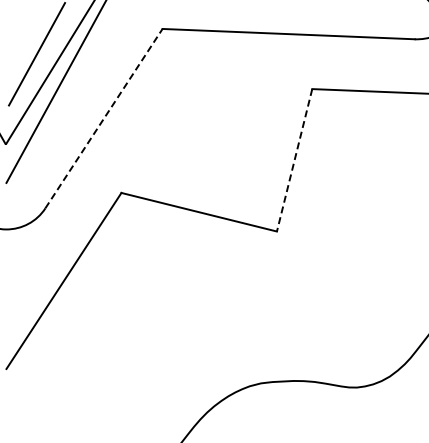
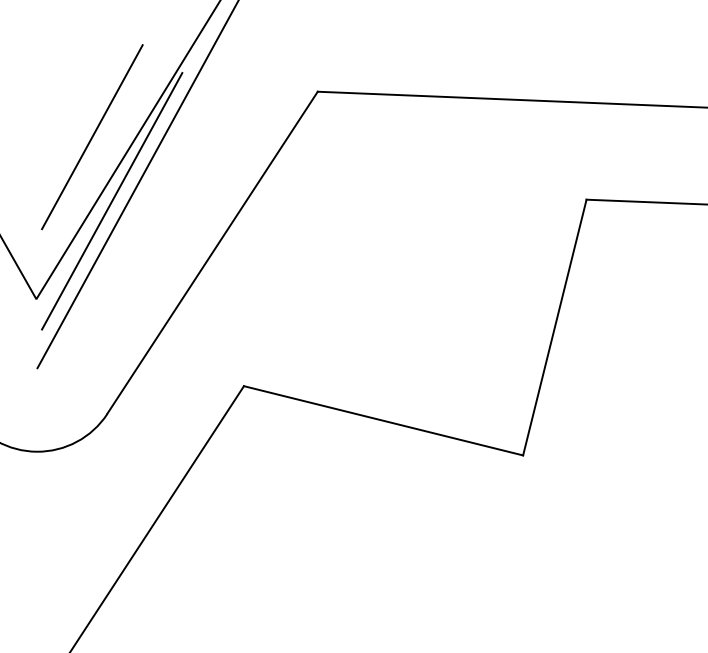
line: (48, 89) -> (112, 200), added
line: (104, 118) -> (213, 252), dashed -> solid
line: (294, 160) -> (554, 327), dashed -> solid

